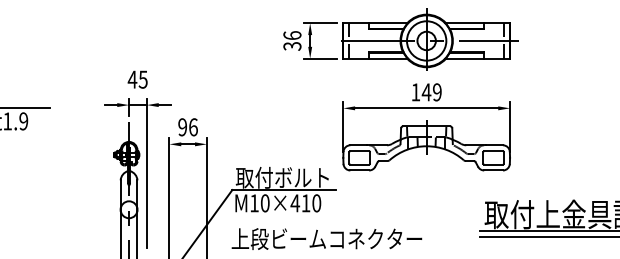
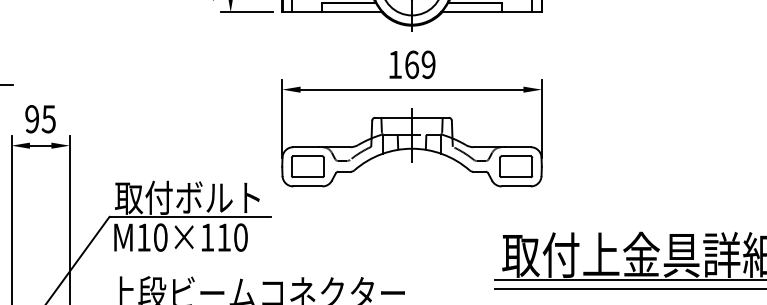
text: (426, 92) -> (411, 65), 149 -> 169
text: (192, 127) -> (47, 119), 96 -> 95
text: (295, 203) -> (207, 237), M10×410 -> M10×110

